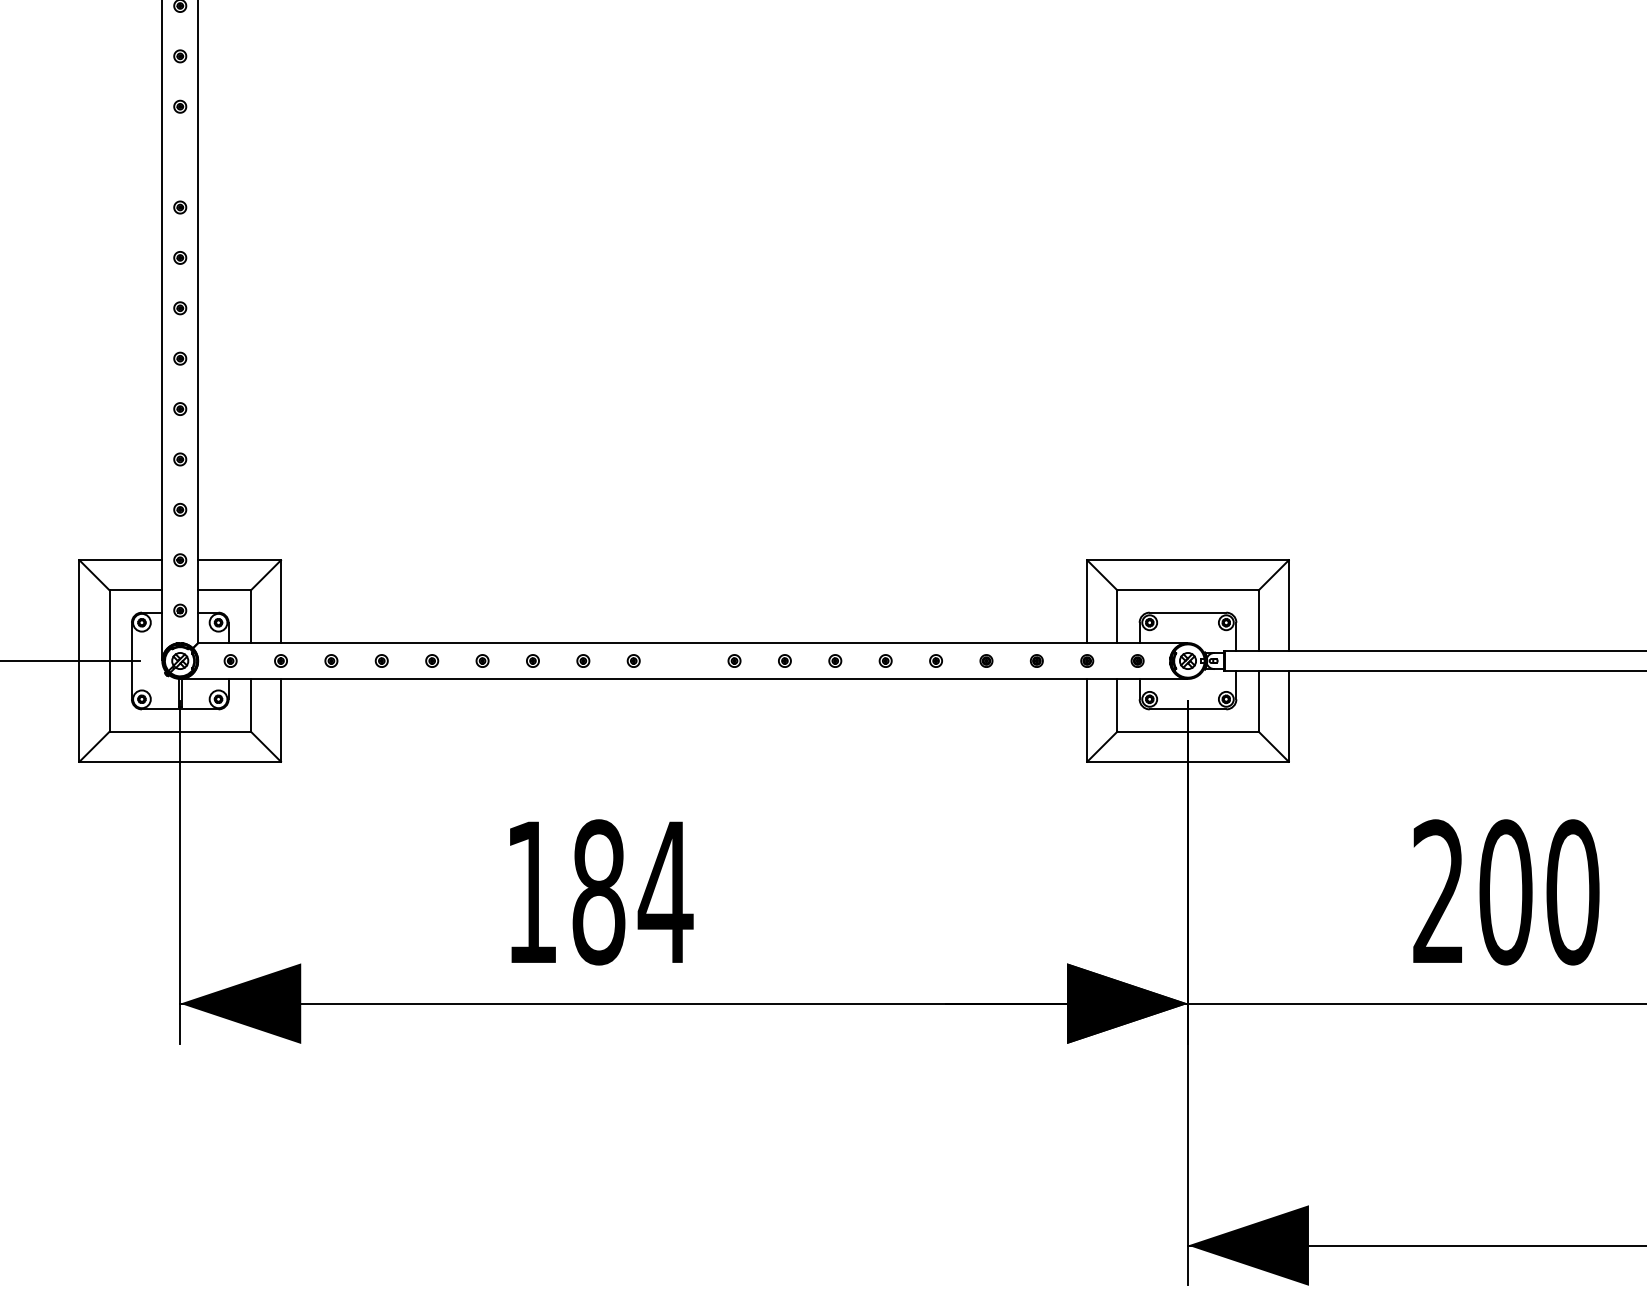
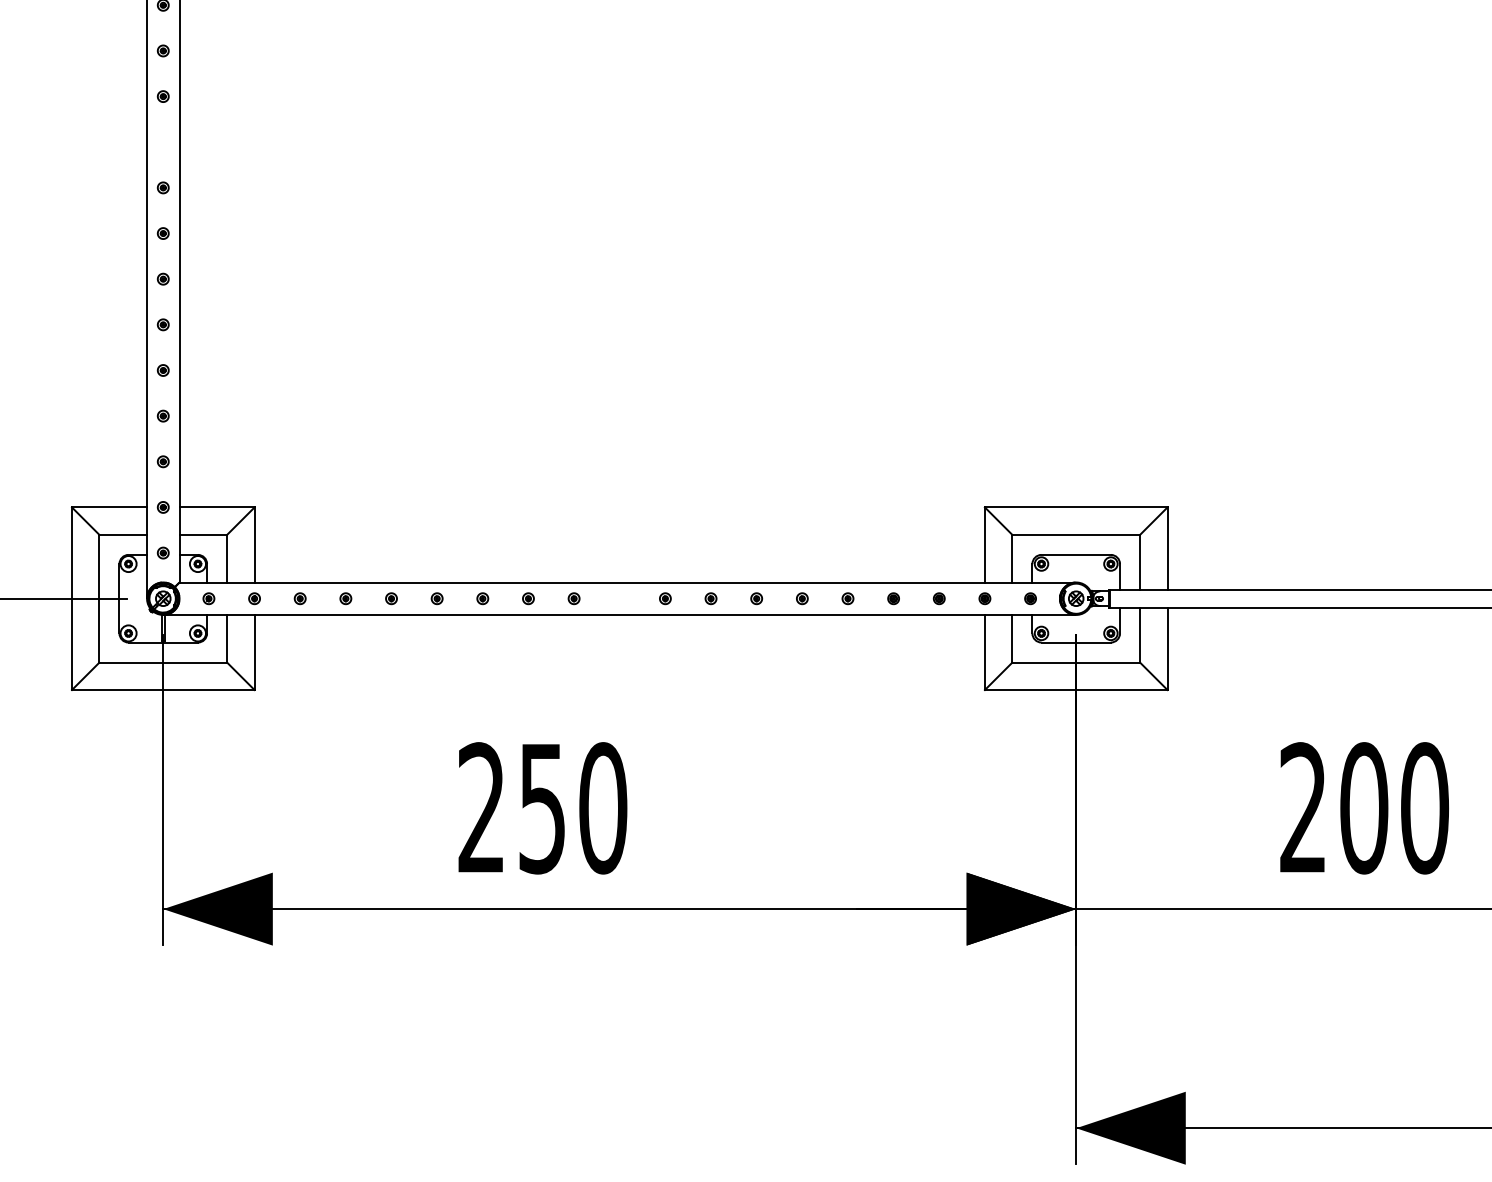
text: (599, 892) -> (543, 808), 184 -> 250

